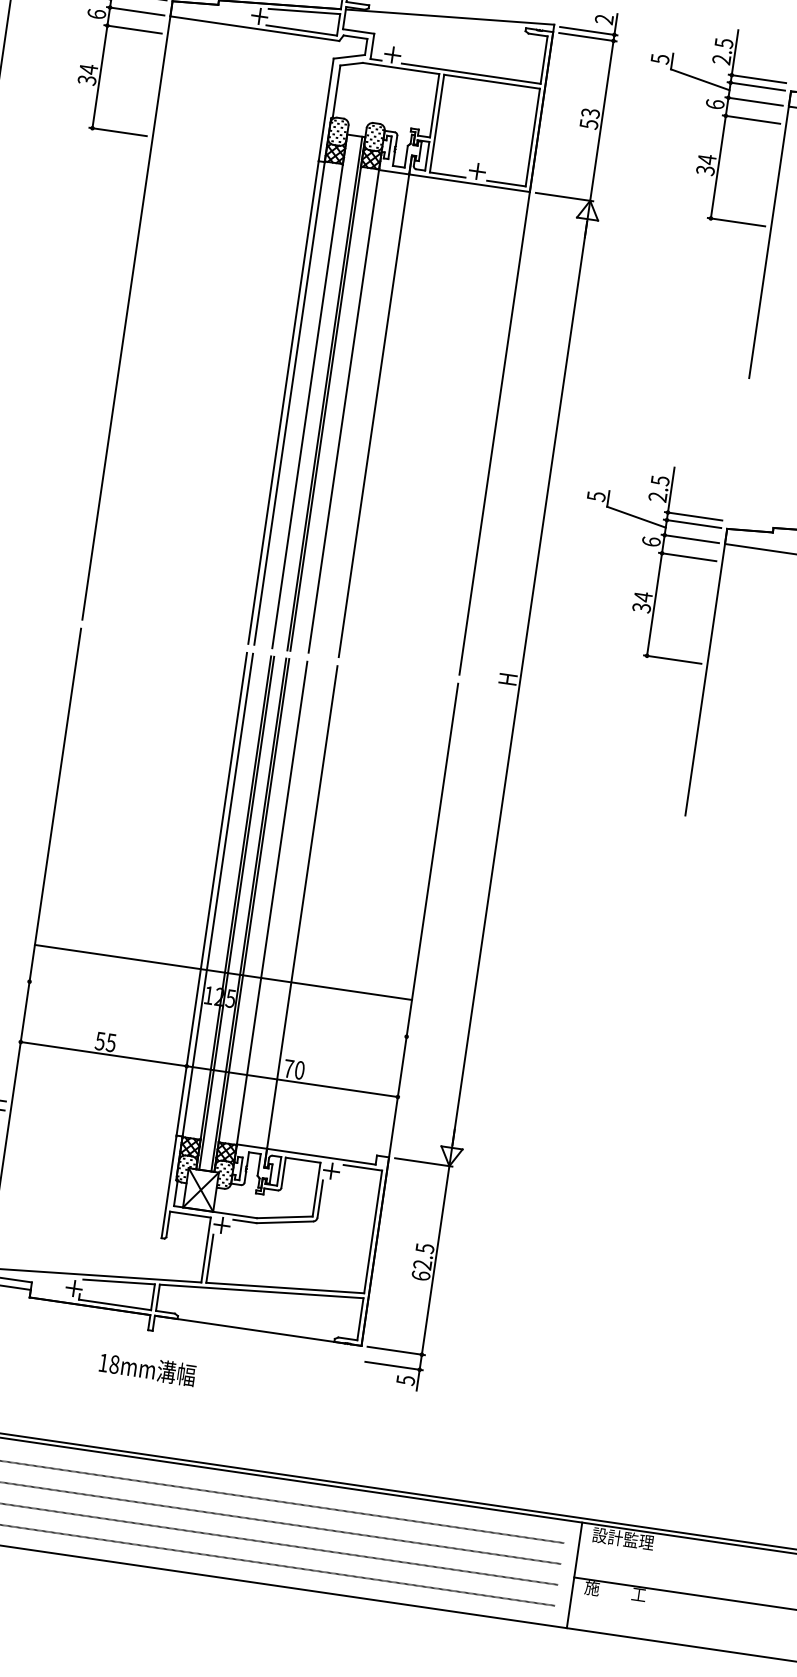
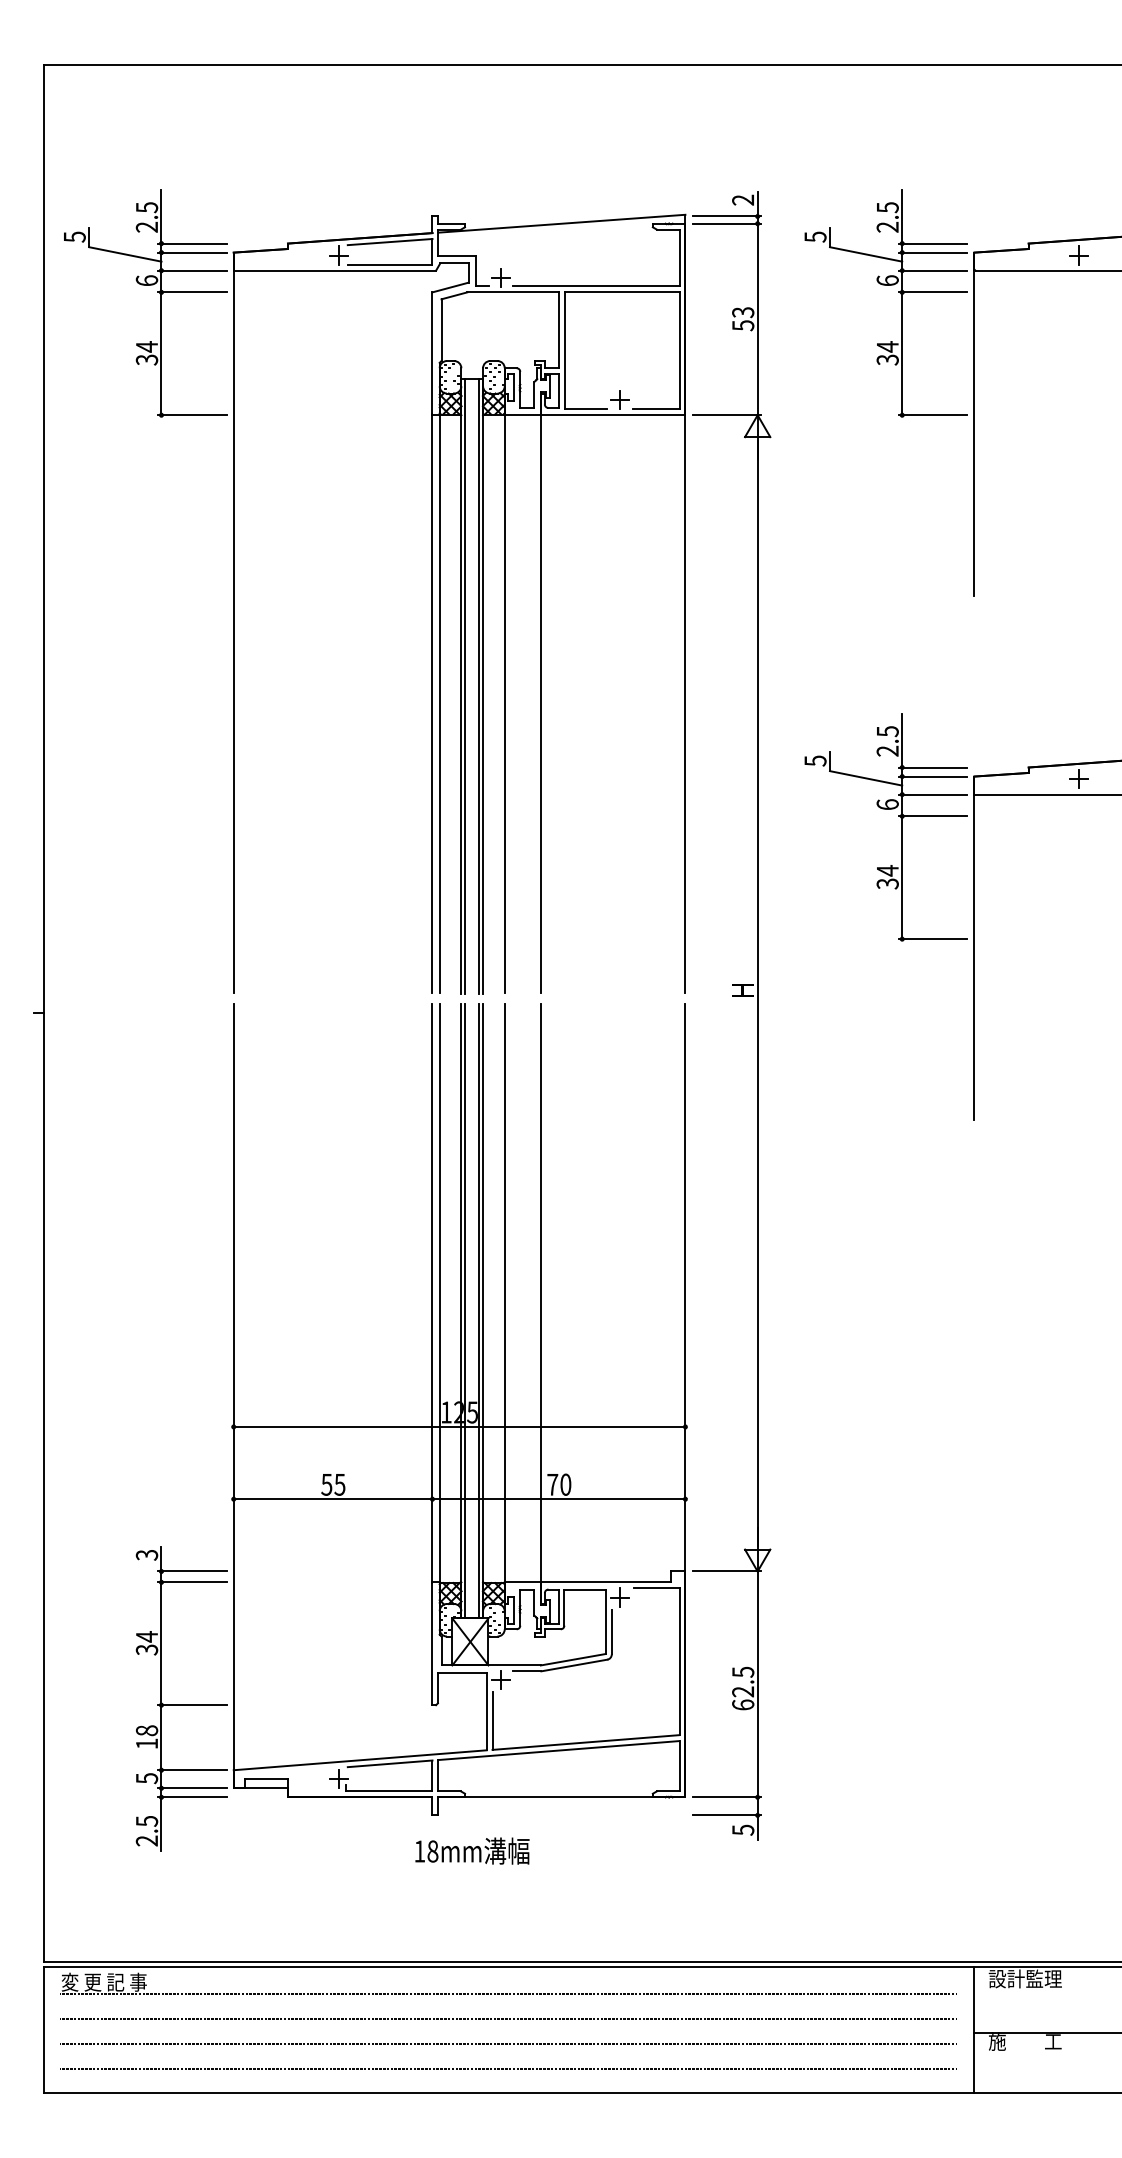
line: (313, 391) -> (465, 686), added
line: (223, 972) -> (459, 1426), moved
text: (147, 1368) -> (472, 1850), moved

